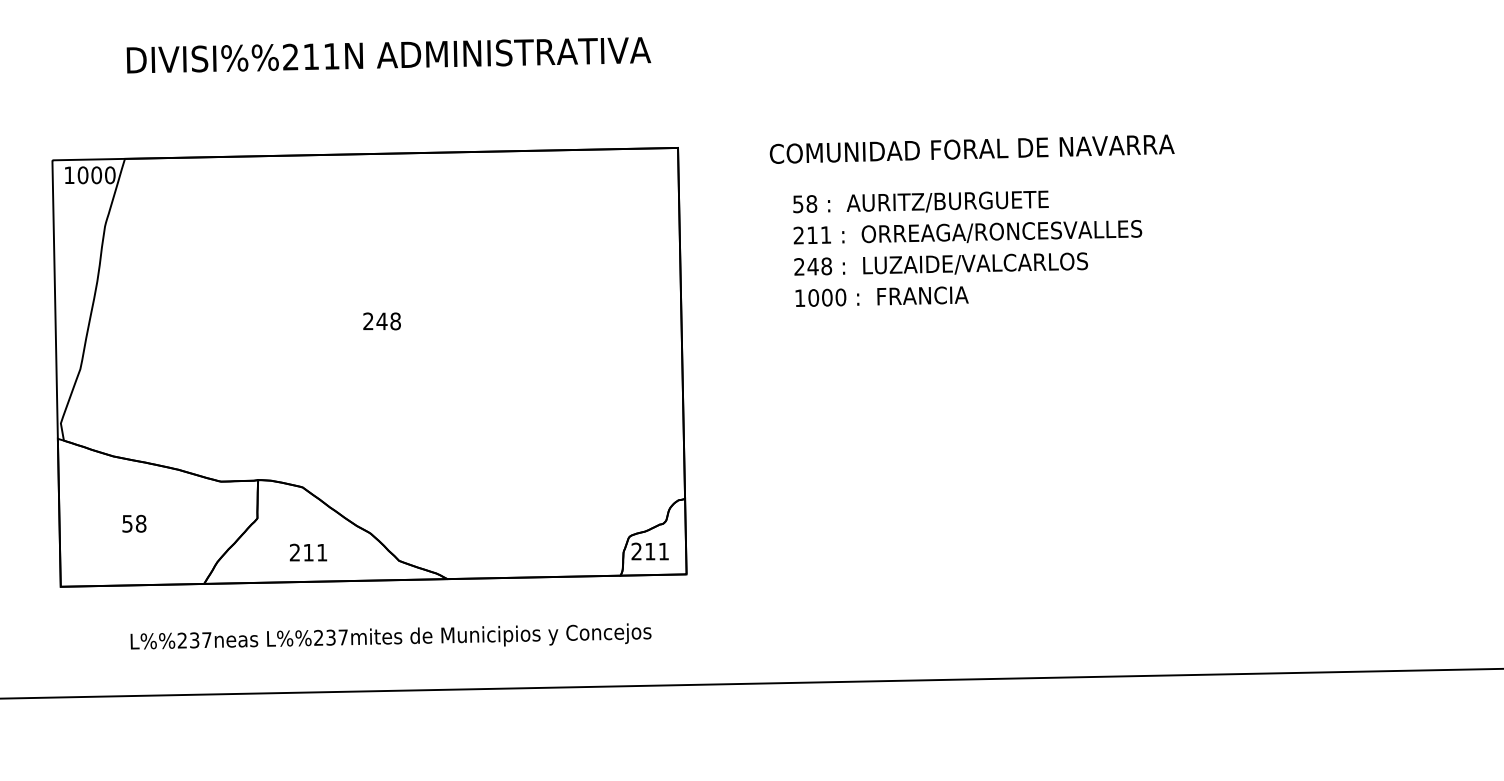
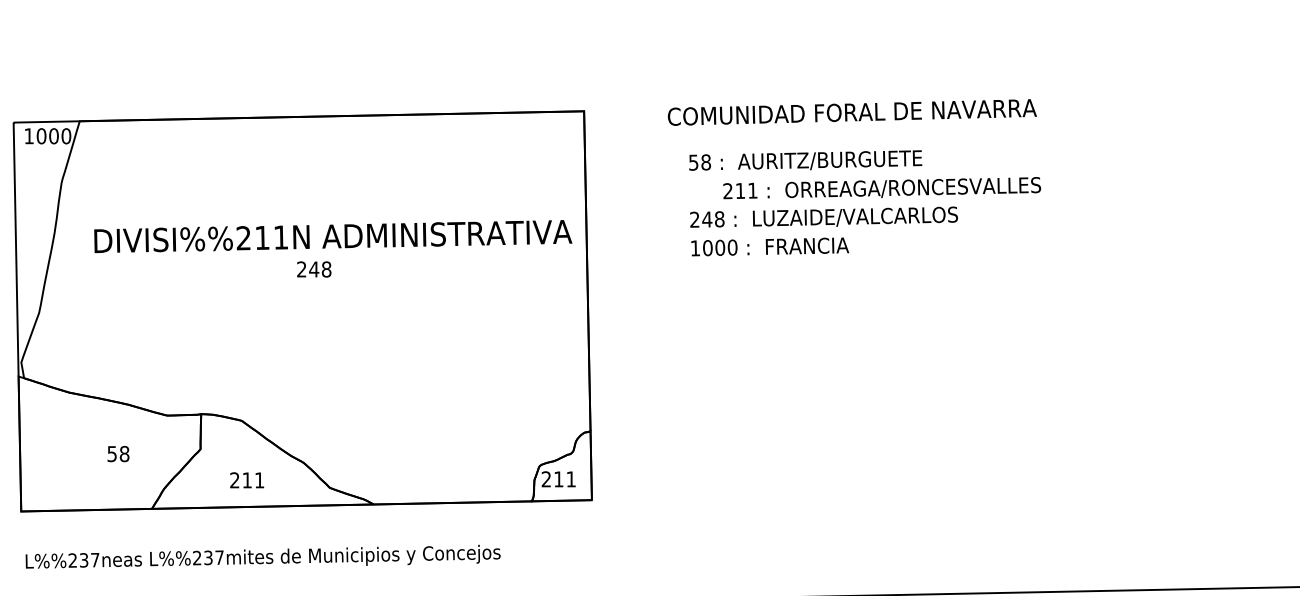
text: (388, 55) -> (332, 236), moved
text: (967, 232) -> (881, 188), moved
text: (134, 523) -> (118, 453), moved
text: (390, 636) -> (262, 556), moved

